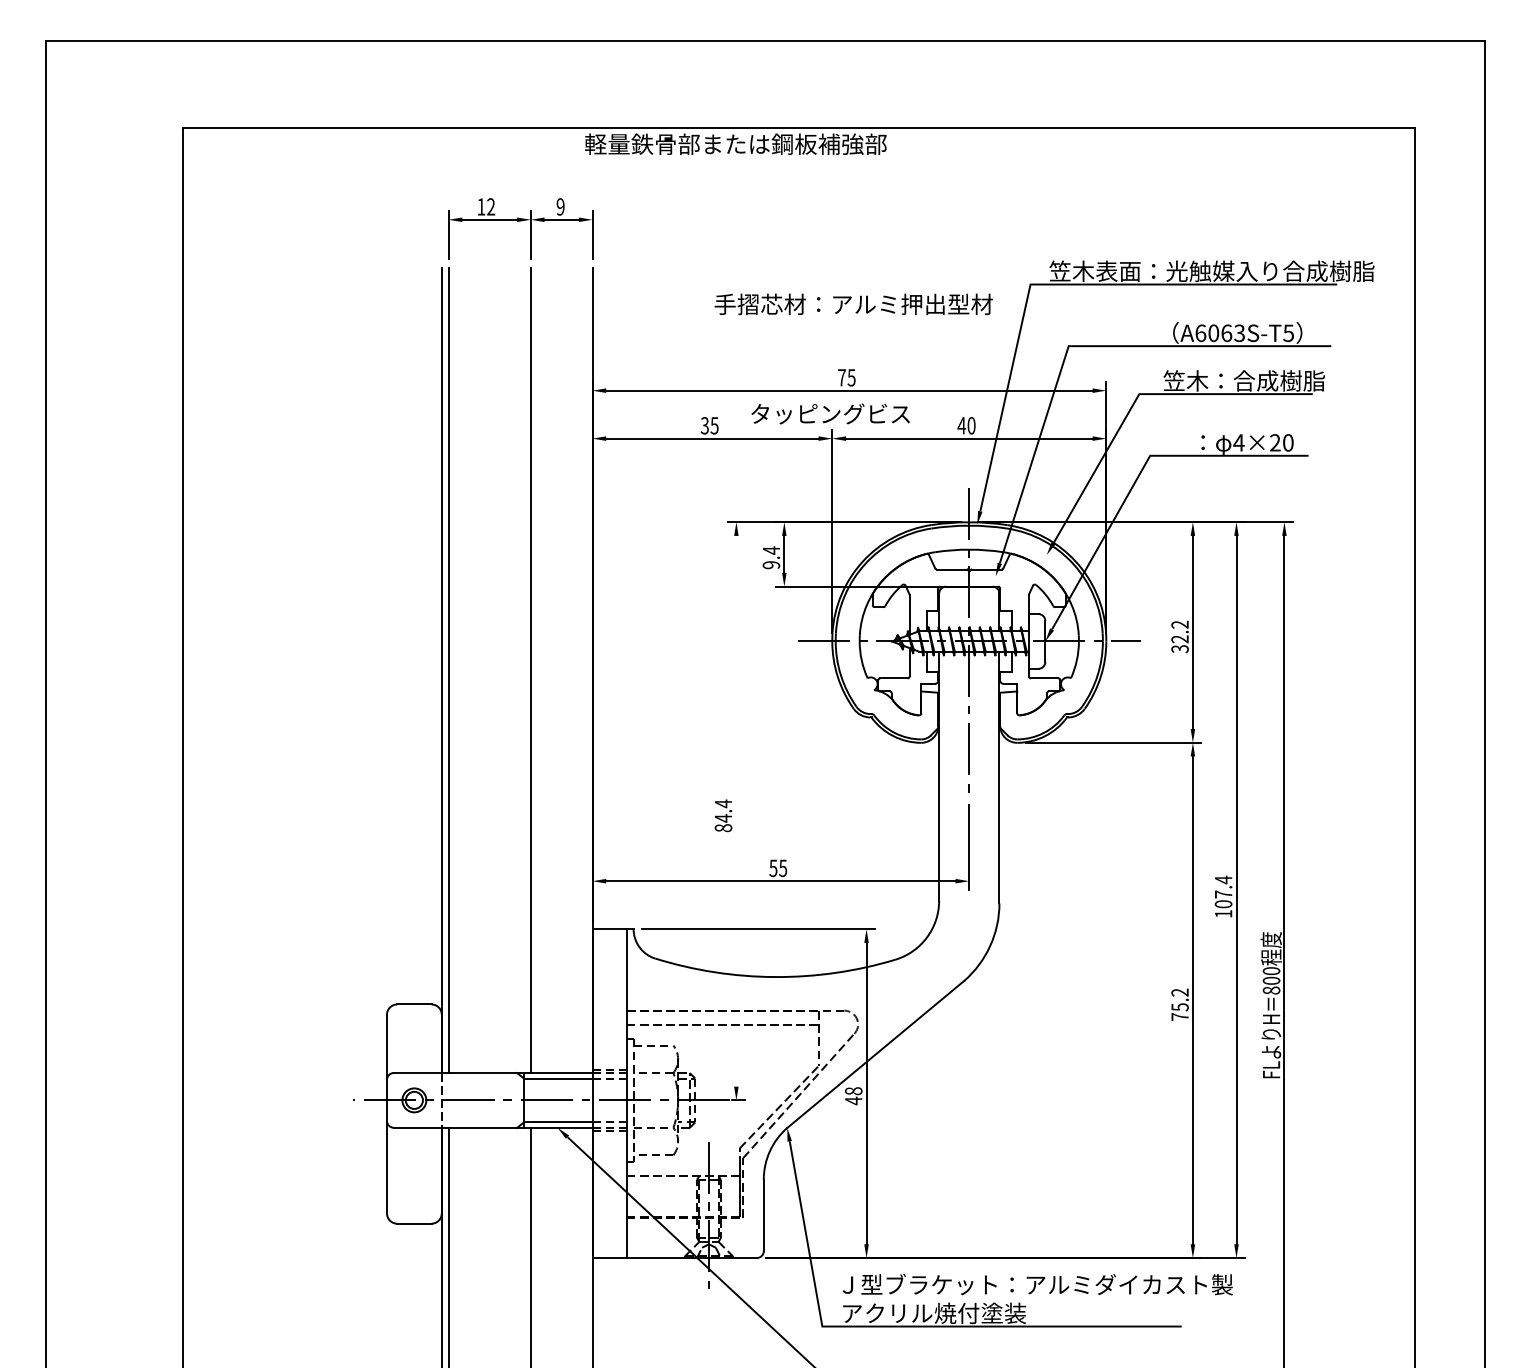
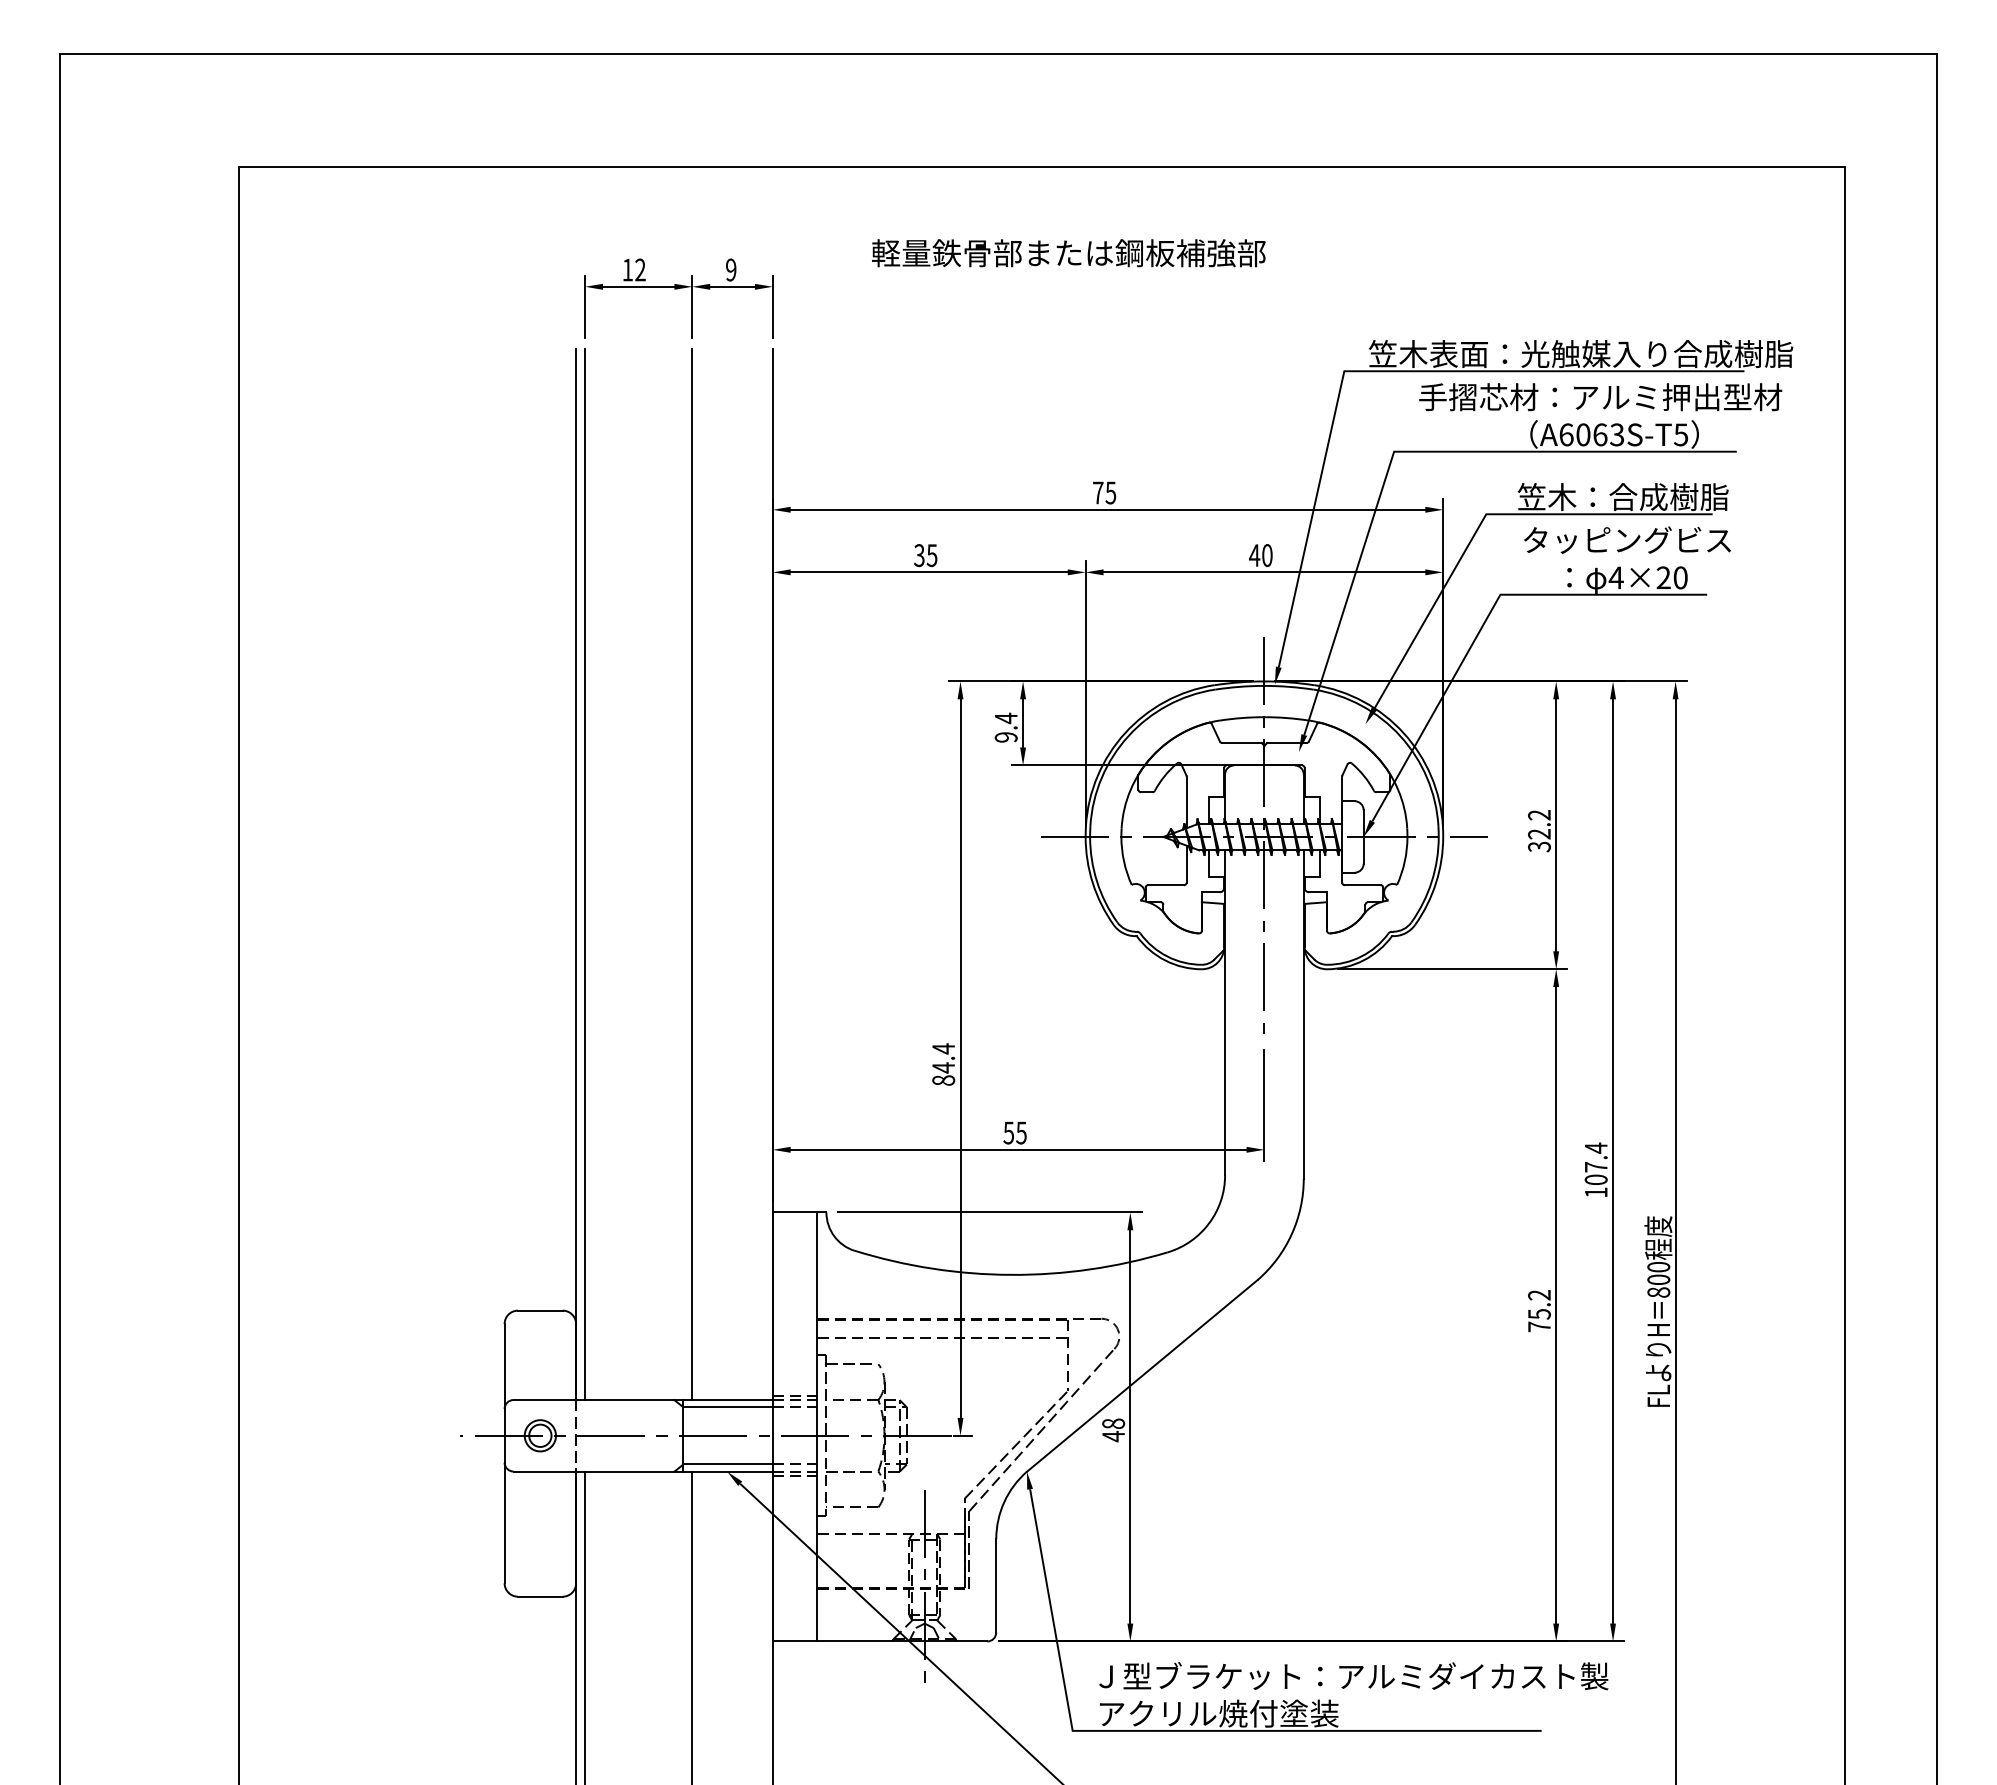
text: (735, 144) -> (1068, 253), moved
text: (853, 304) -> (1600, 397), moved
text: (830, 413) -> (1627, 539), moved
line: (736, 811) -> (960, 1058), added

